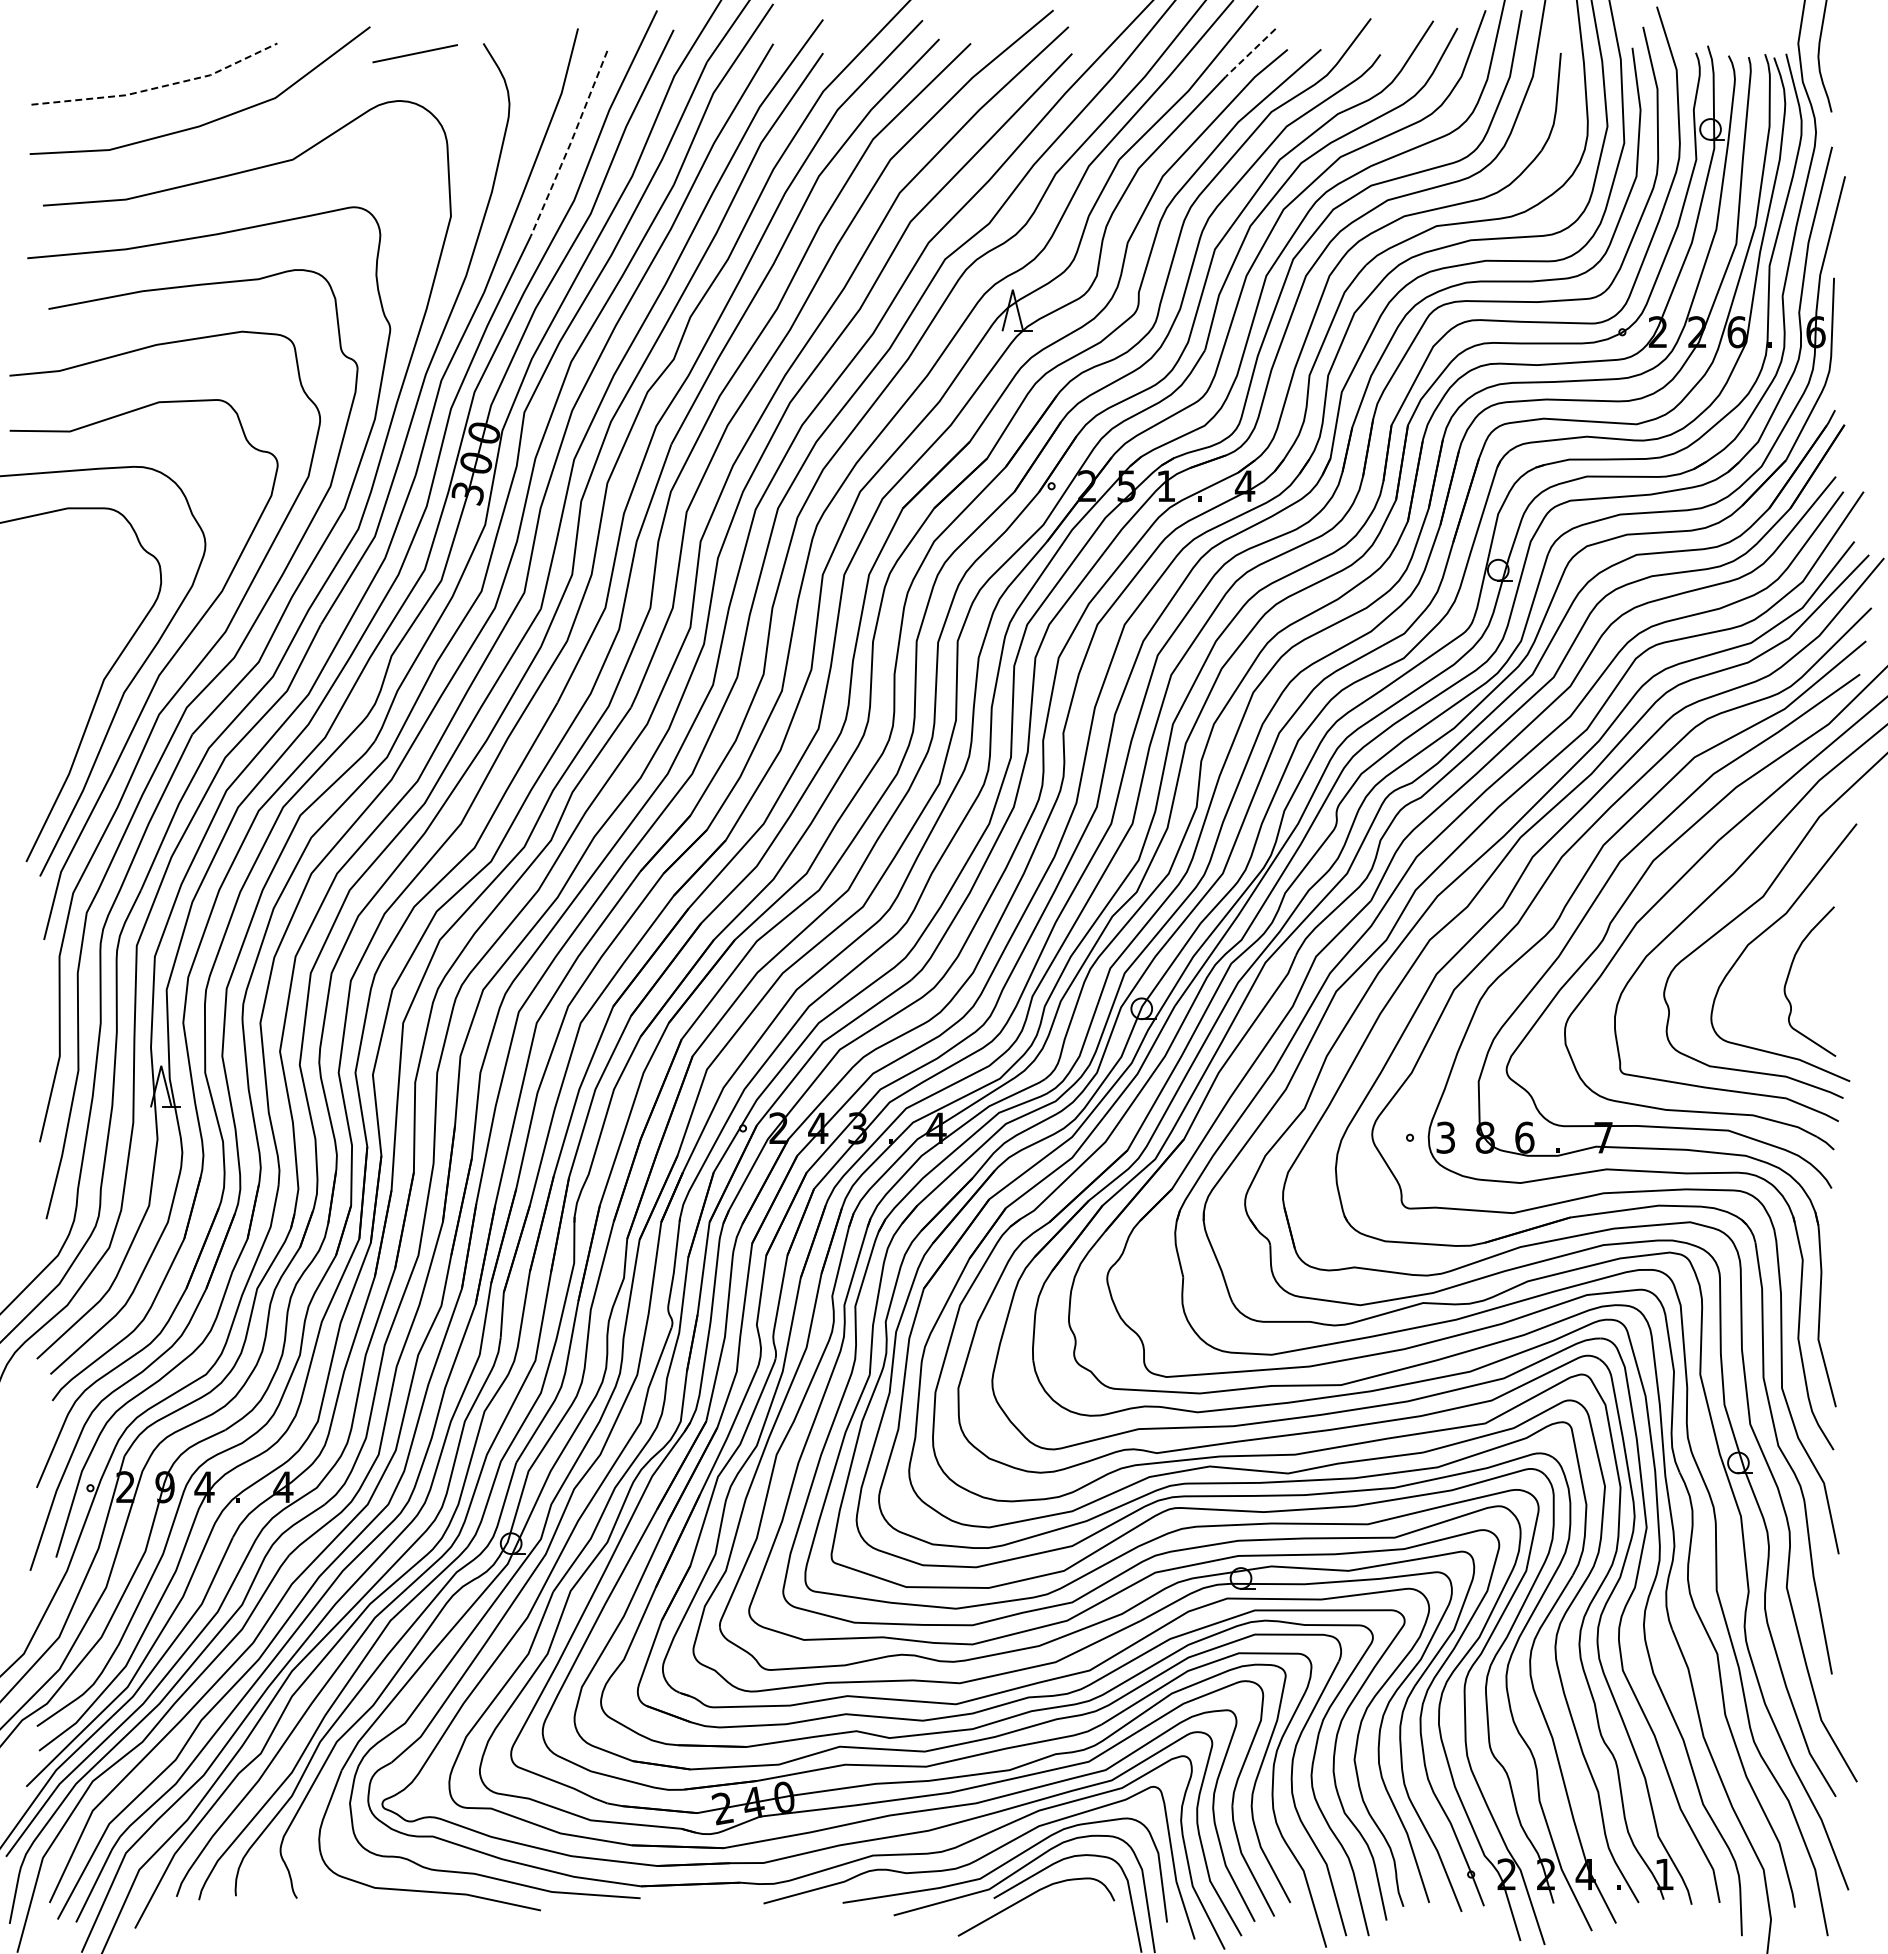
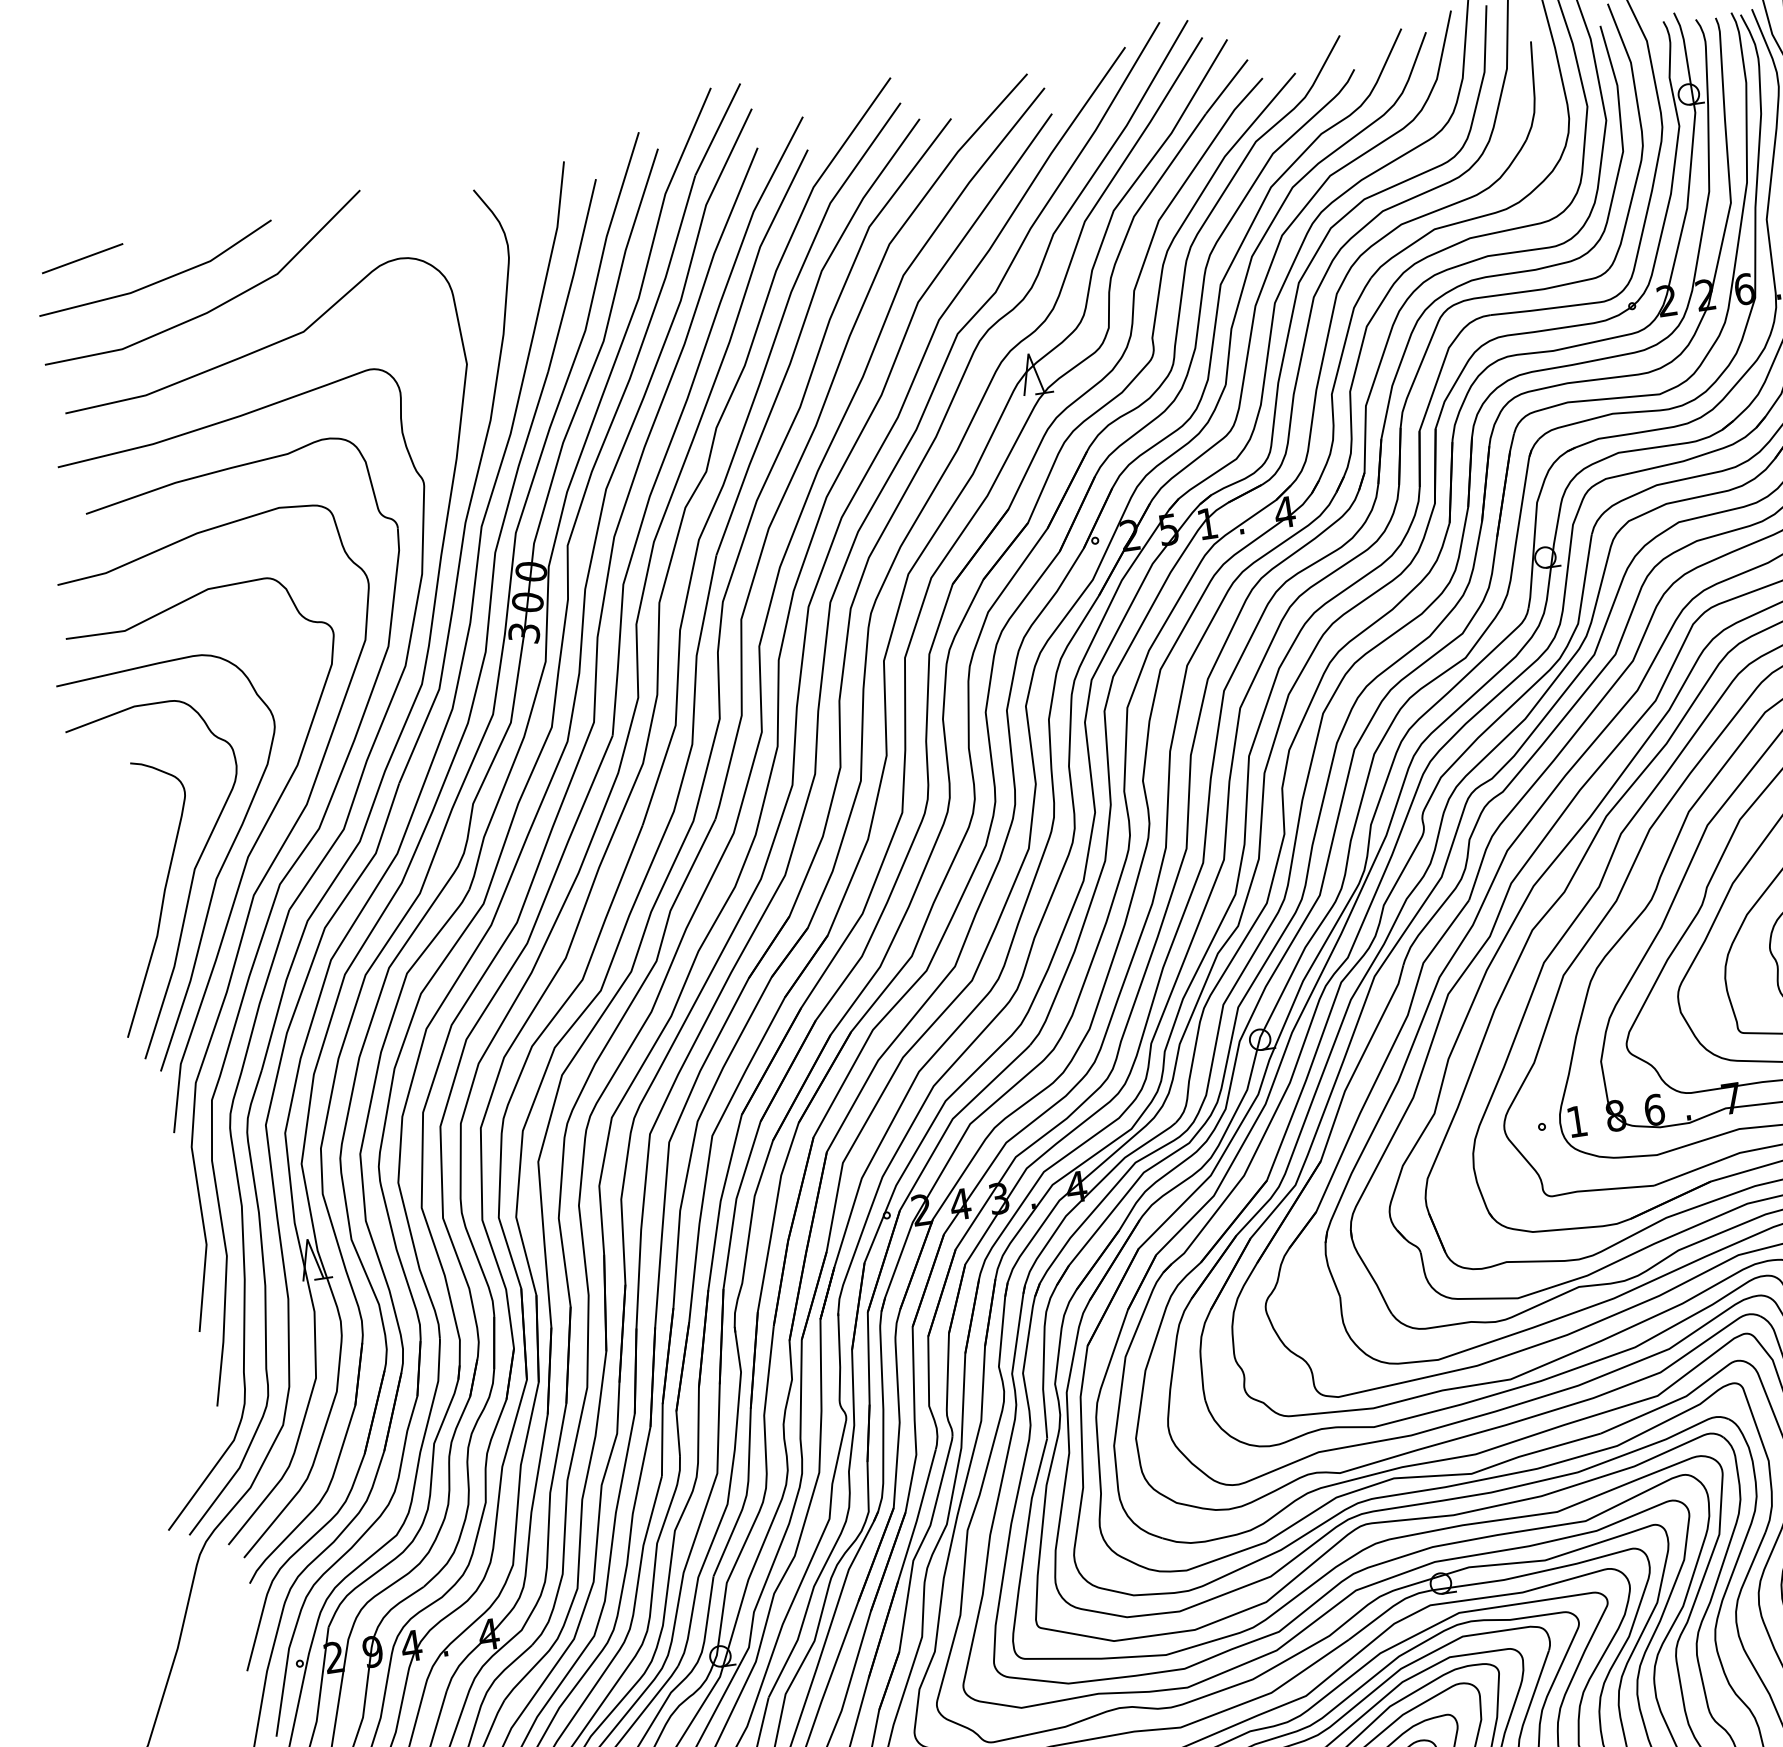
line: (414, 53) -> (81, 258), moved
line: (1250, 53) -> (1226, 87), dashed -> solid
line: (158, 87) -> (161, 280), dashed -> solid
line: (570, 143) -> (573, 275), dashed -> solid
curve: (67, 703) -> (162, 897), added
text: (1445, 1137) -> (1576, 1121), 3 -> 1

